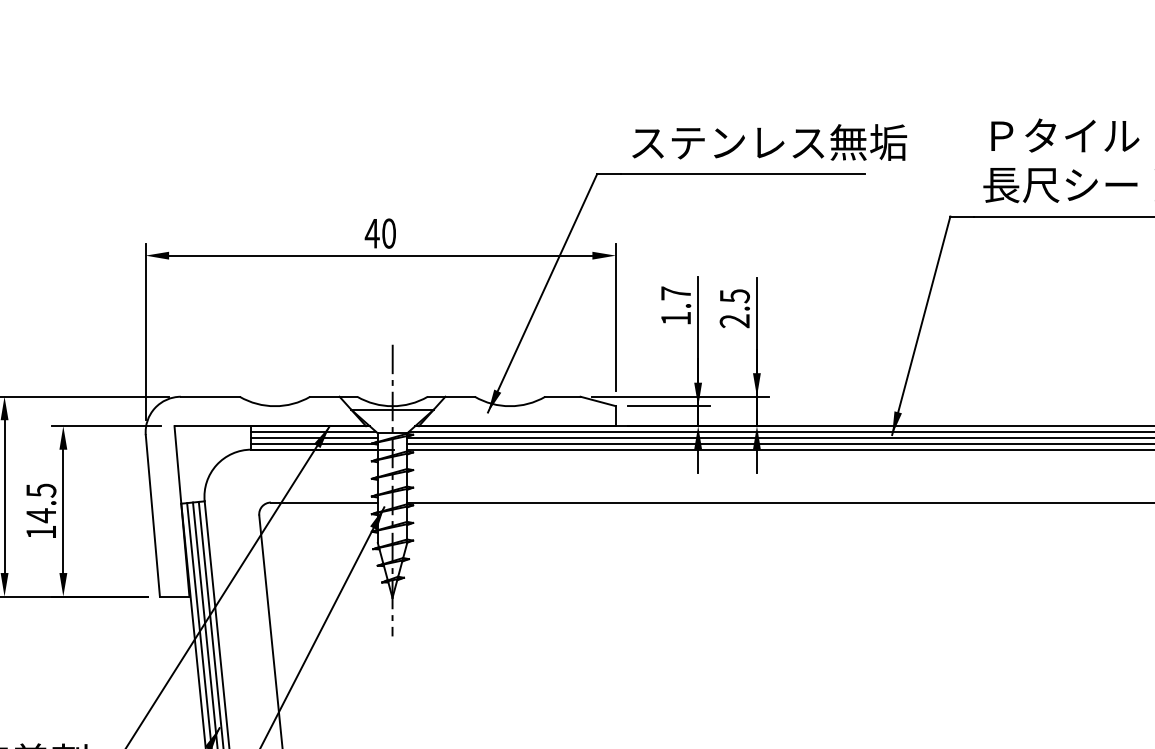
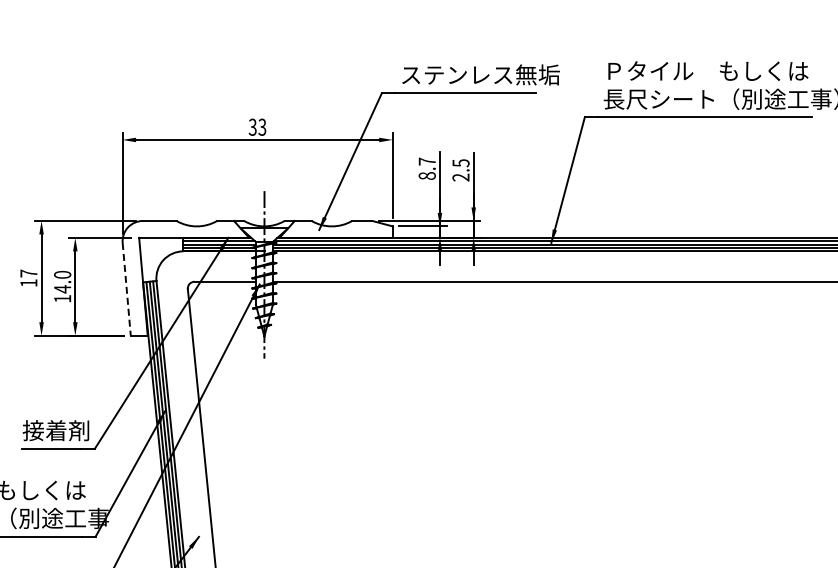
text: (380, 232) -> (257, 126), 40 -> 33
text: (674, 317) -> (426, 175), 1.7 -> 8.7
text: (41, 489) -> (62, 274), 14.5 -> 14.0
line: (152, 516) -> (126, 289), solid -> dashed

